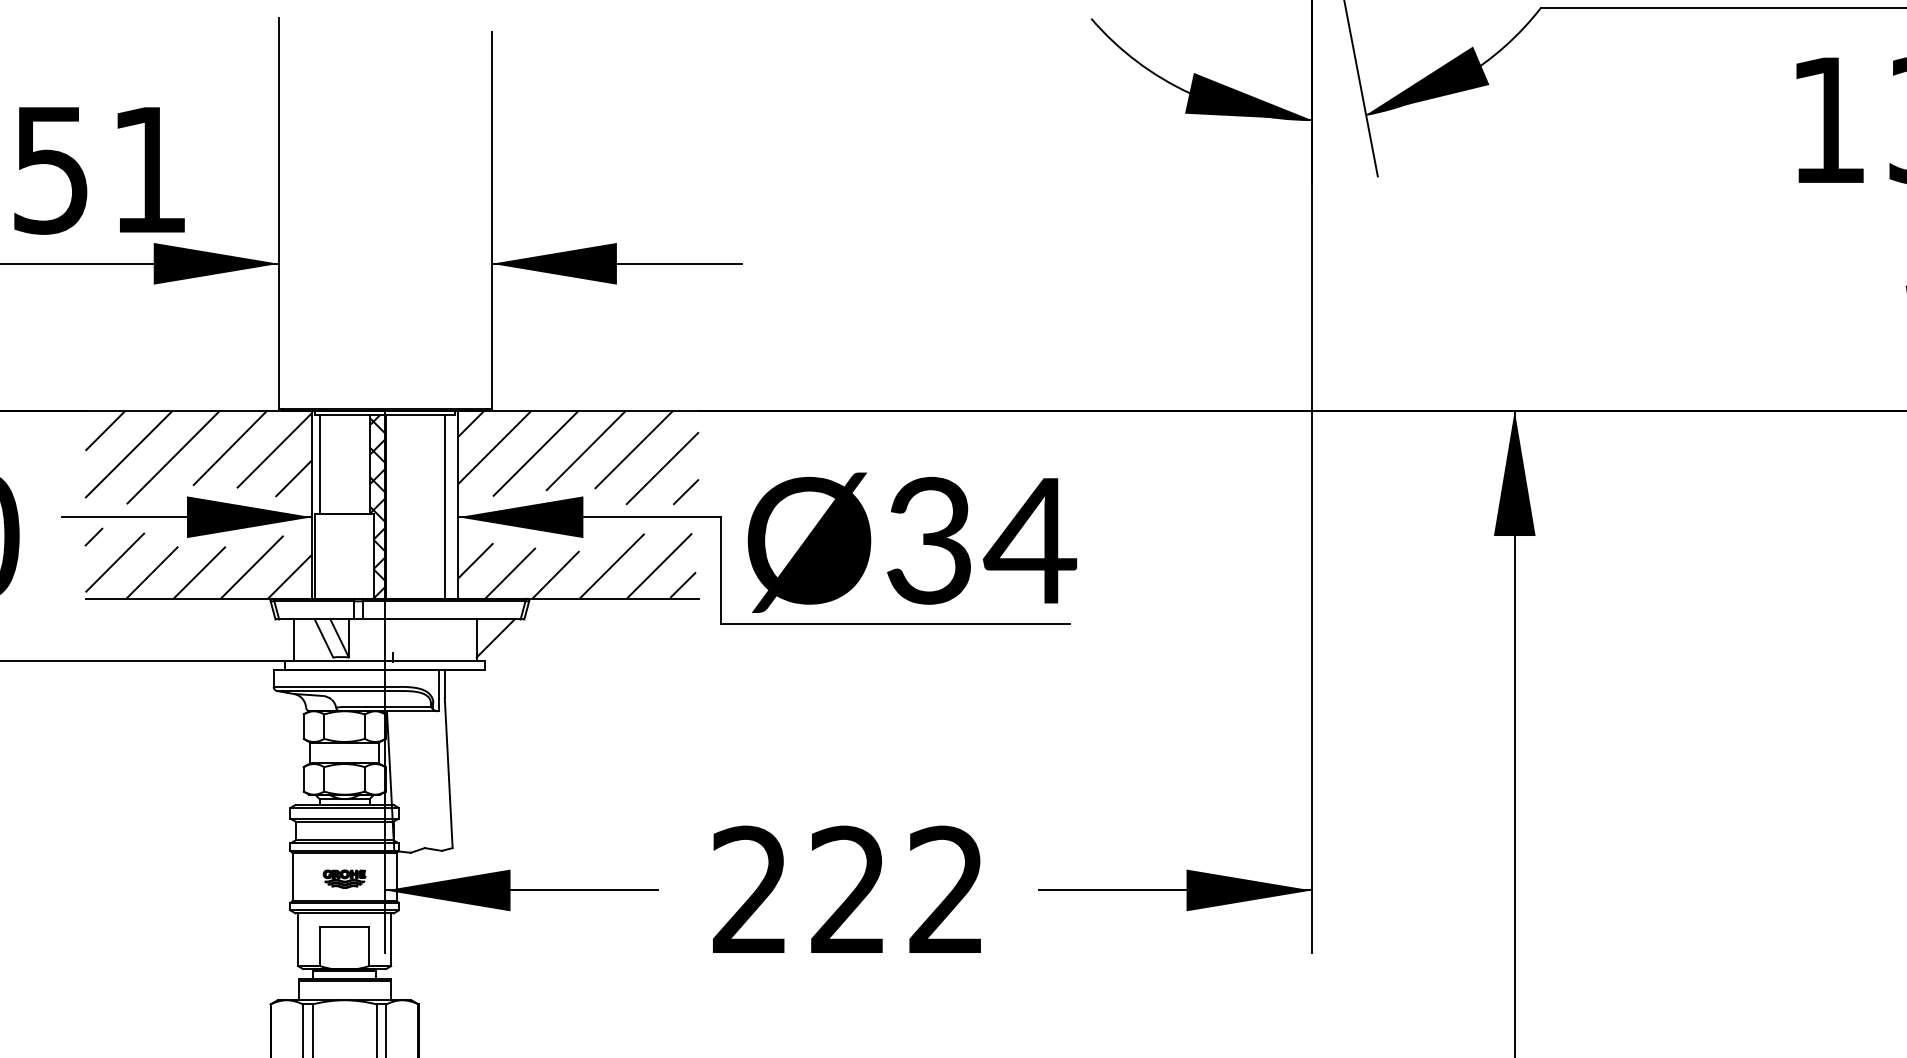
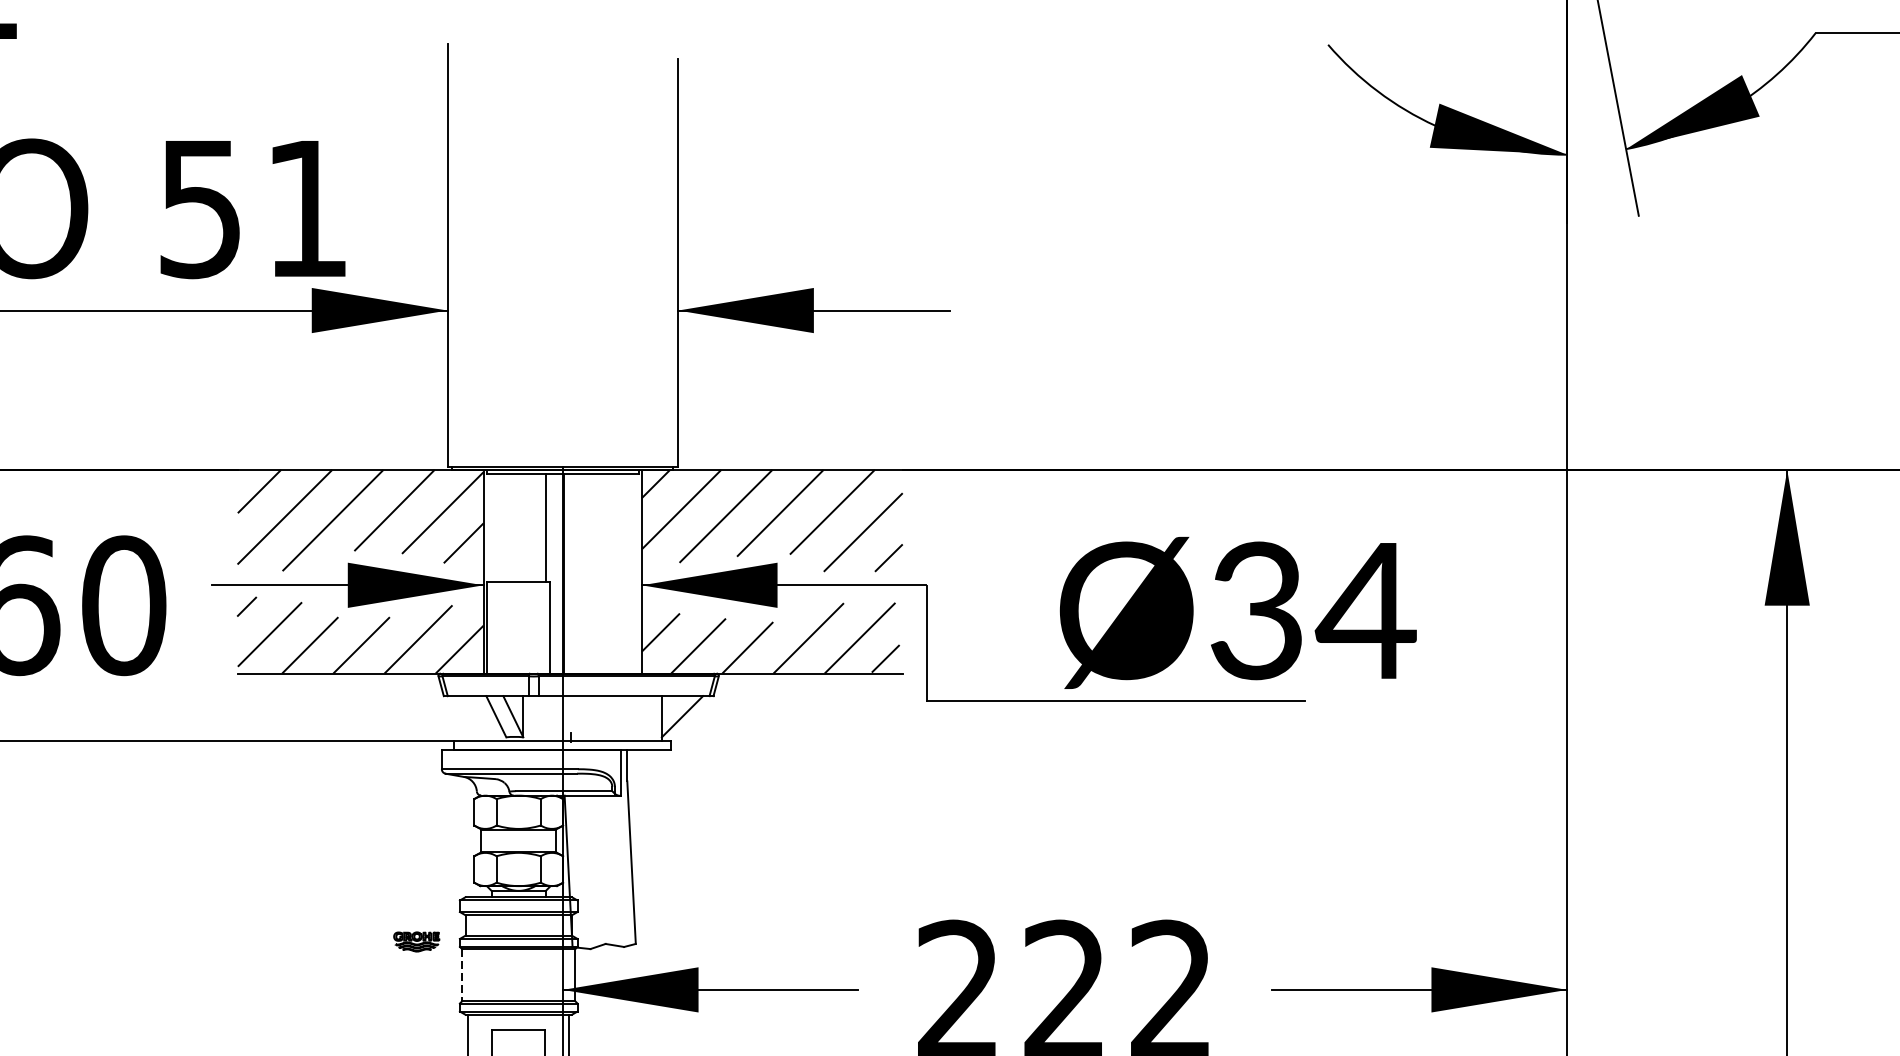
line: (319, 464) -> (491, 528), removed
hatch: (377, 506) -> (554, 573), removed
line: (444, 506) -> (626, 573), removed
text: (912, 542) -> (1238, 612), moved
line: (293, 640) -> (463, 718), removed
line: (292, 876) -> (462, 974), solid -> dashed
part: (344, 878) -> (416, 941), moved

